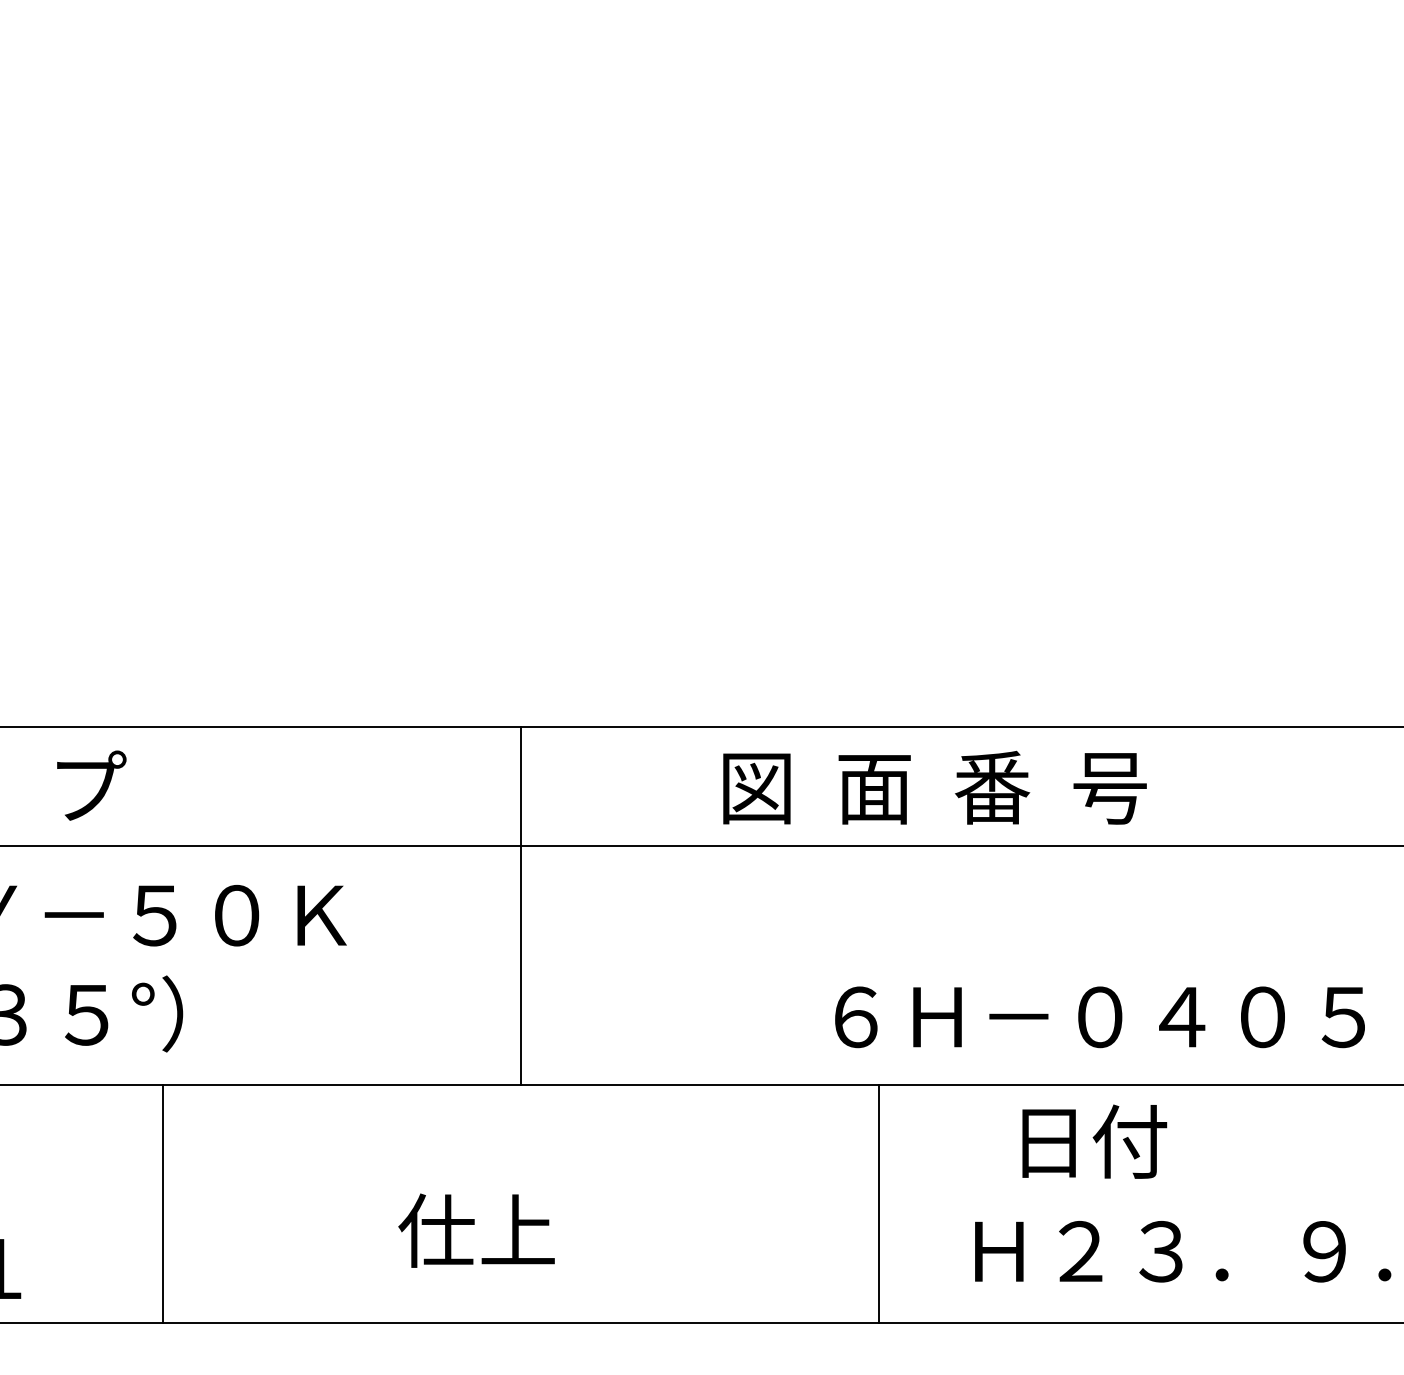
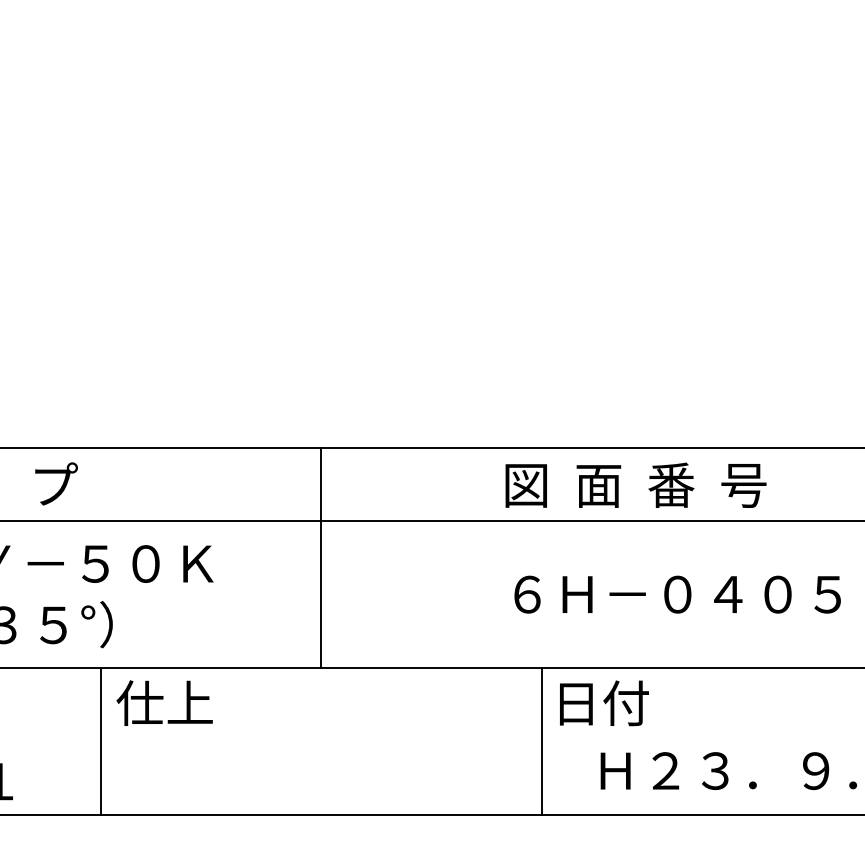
text: (934, 786) -> (635, 484), moved
text: (1099, 1017) -> (677, 594), moved
text: (1094, 1142) -> (604, 703), moved
text: (476, 1229) -> (164, 702), moved

